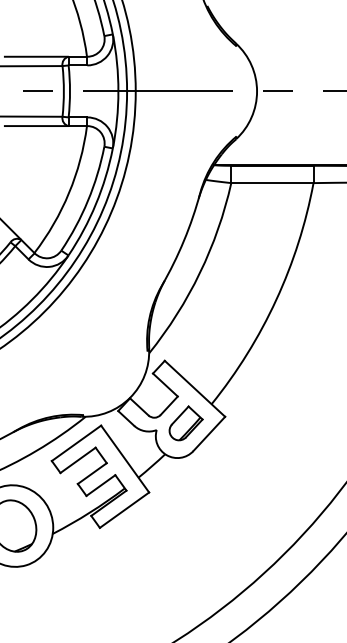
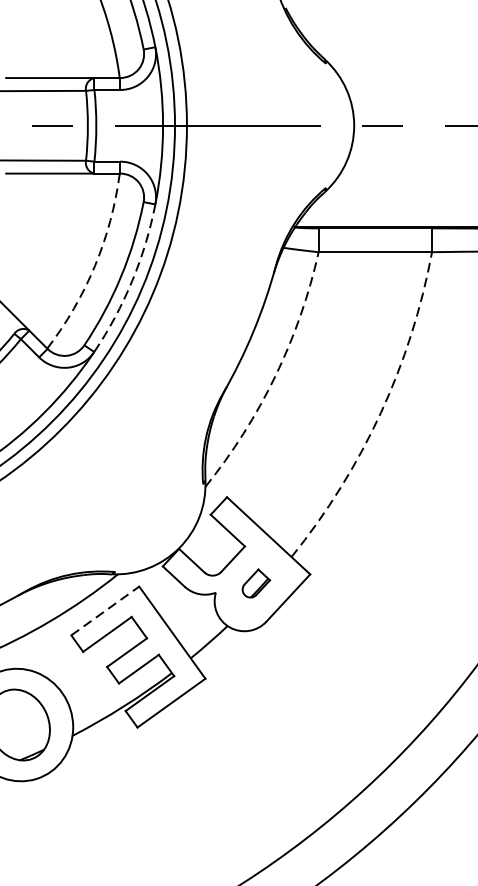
arc: (69, 193) -> (95, 266), solid -> dashed
arc: (96, 204) -> (132, 281), solid -> dashed
arc: (199, 272) -> (274, 375), solid -> dashed
arc: (276, 300) -> (380, 414), solid -> dashed
part: (185, 423) -> (255, 583), size x0.6
line: (76, 443) -> (105, 611), solid -> dashed

